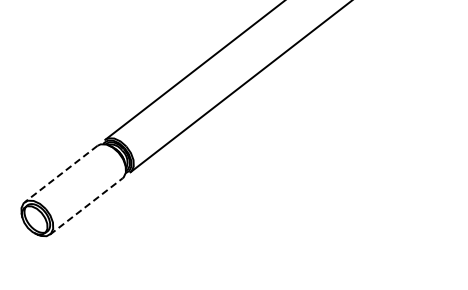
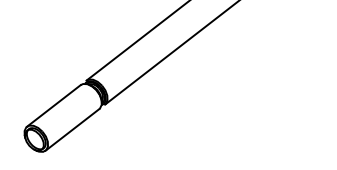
line: (60, 174) -> (53, 106), dashed -> solid
line: (86, 206) -> (72, 129), dashed -> solid

